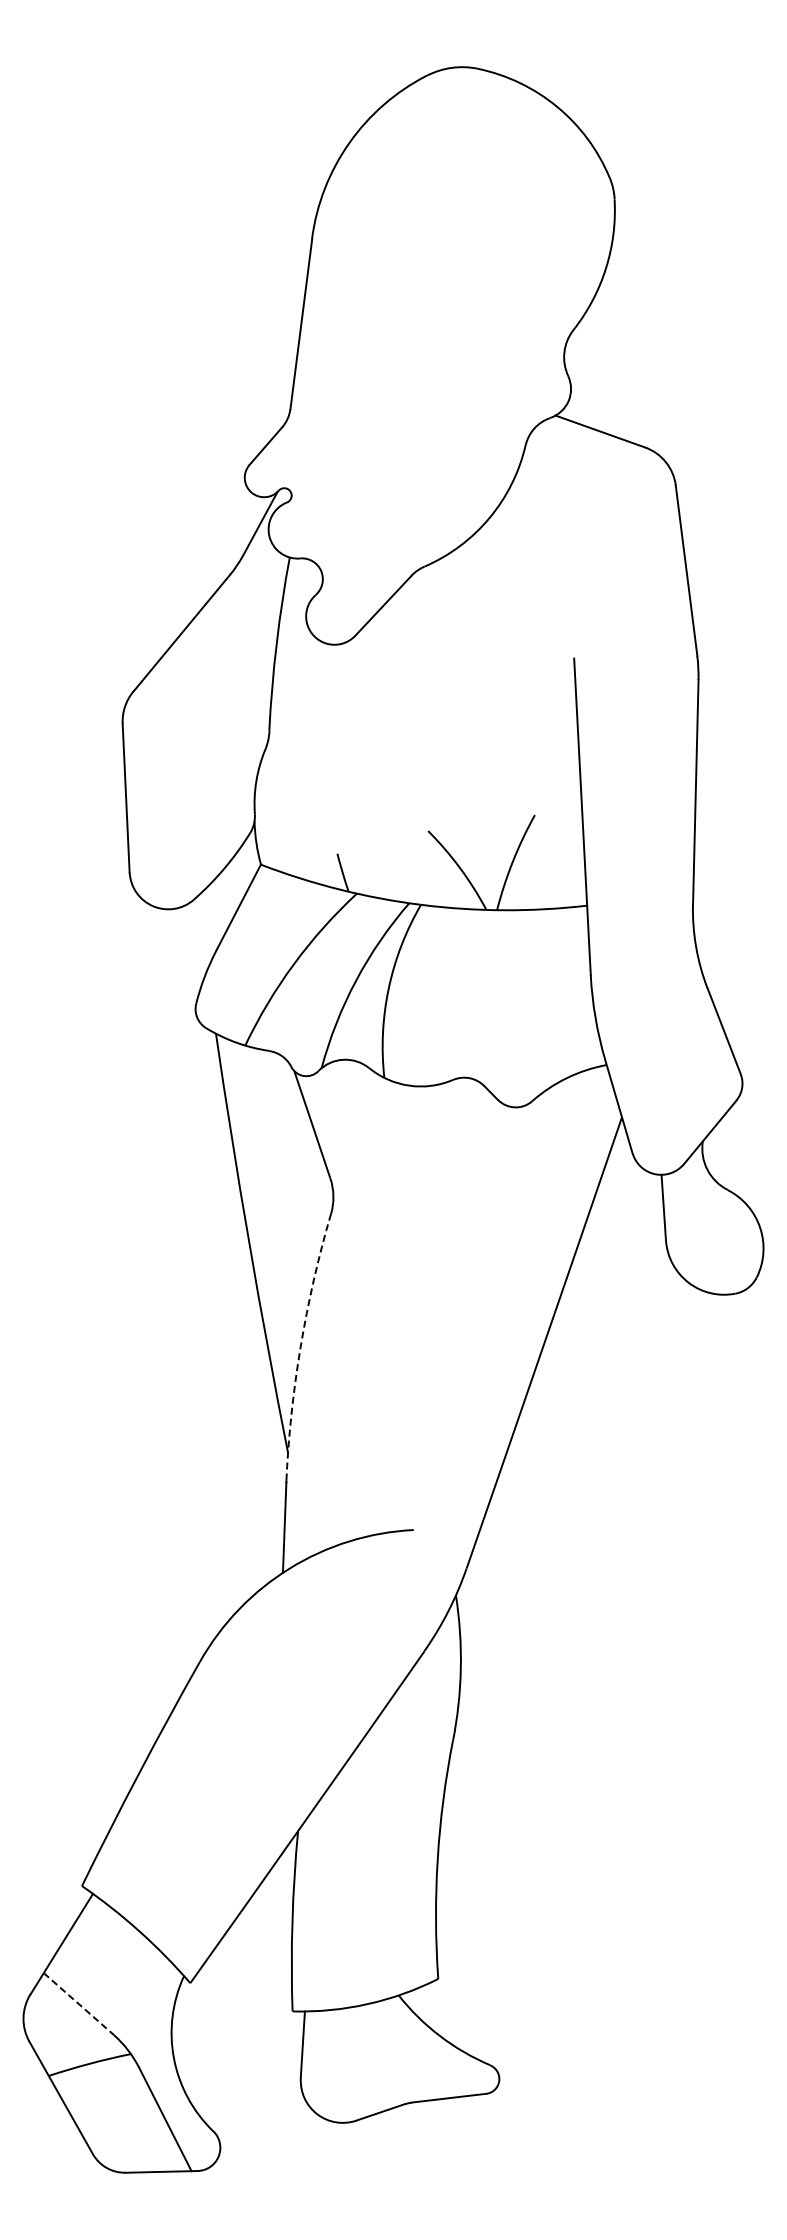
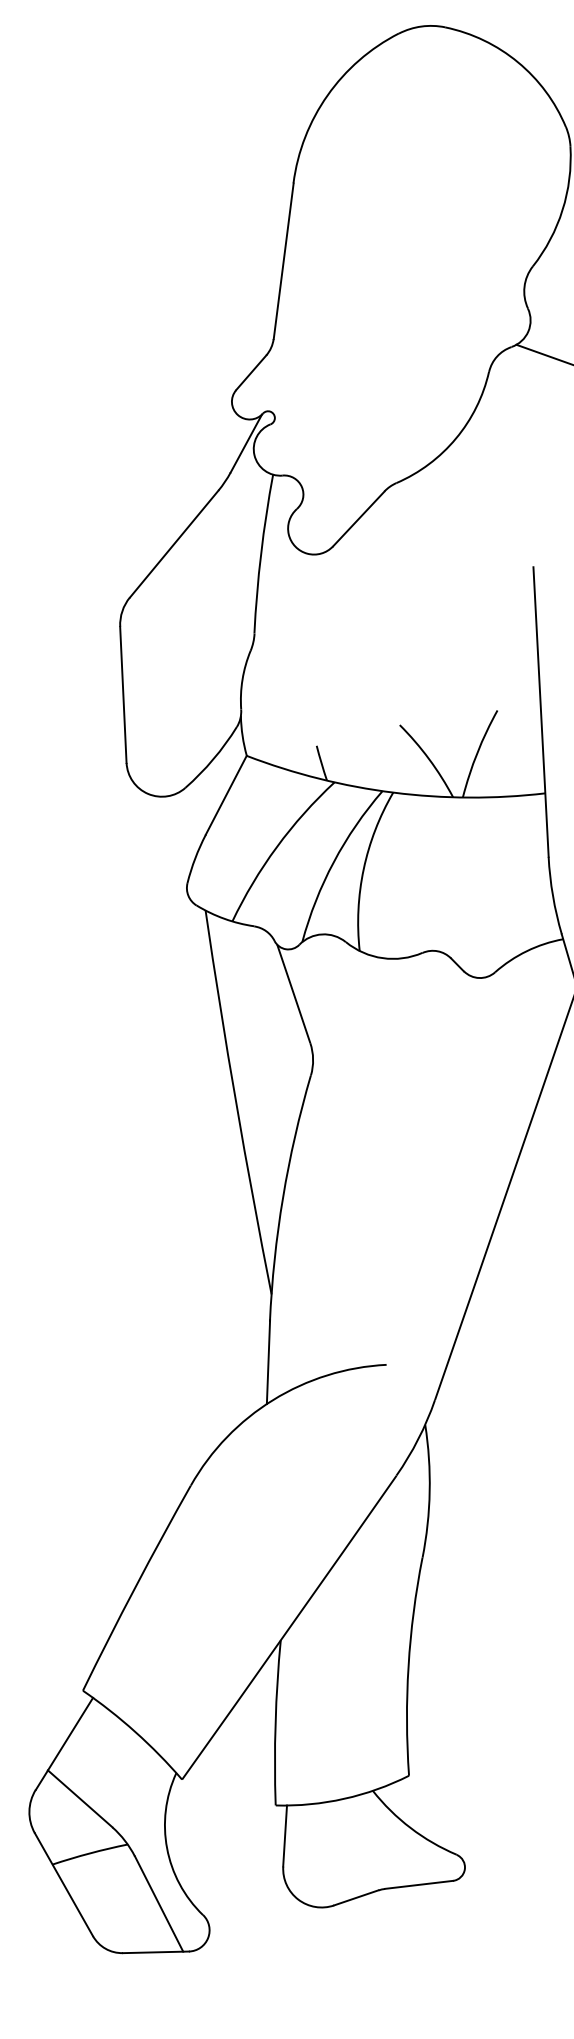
arc: (300, 1347) -> (282, 1197), dashed -> solid
line: (79, 2004) -> (80, 1799), dashed -> solid

